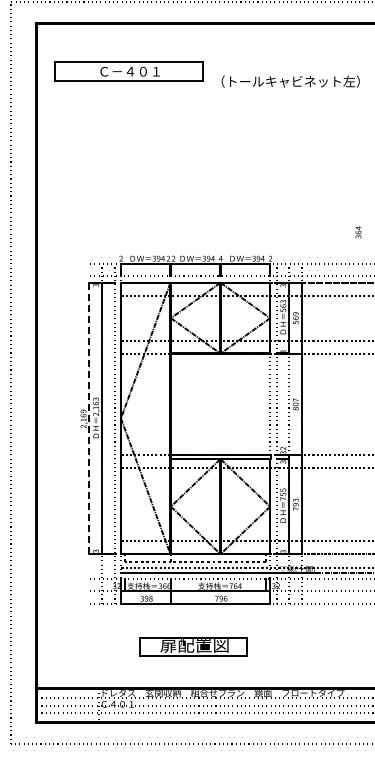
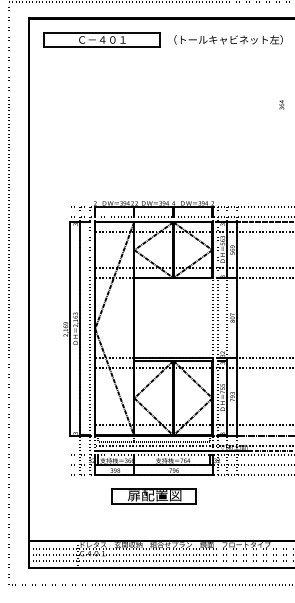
part: (128, 71) -> (101, 39), moved
text: (290, 81) -> (228, 39), moved
text: (358, 232) -> (281, 105), moved
line: (89, 418) -> (70, 329), dashed -> solid
part: (193, 646) -> (153, 496), moved

